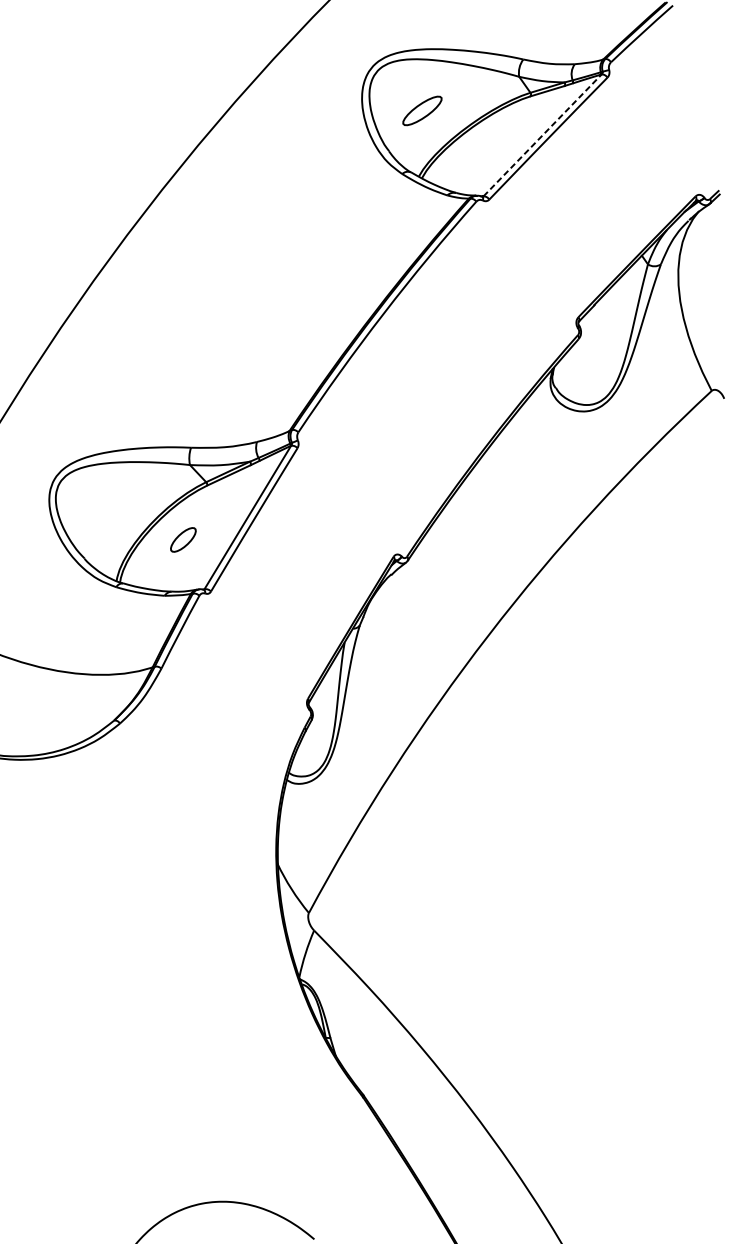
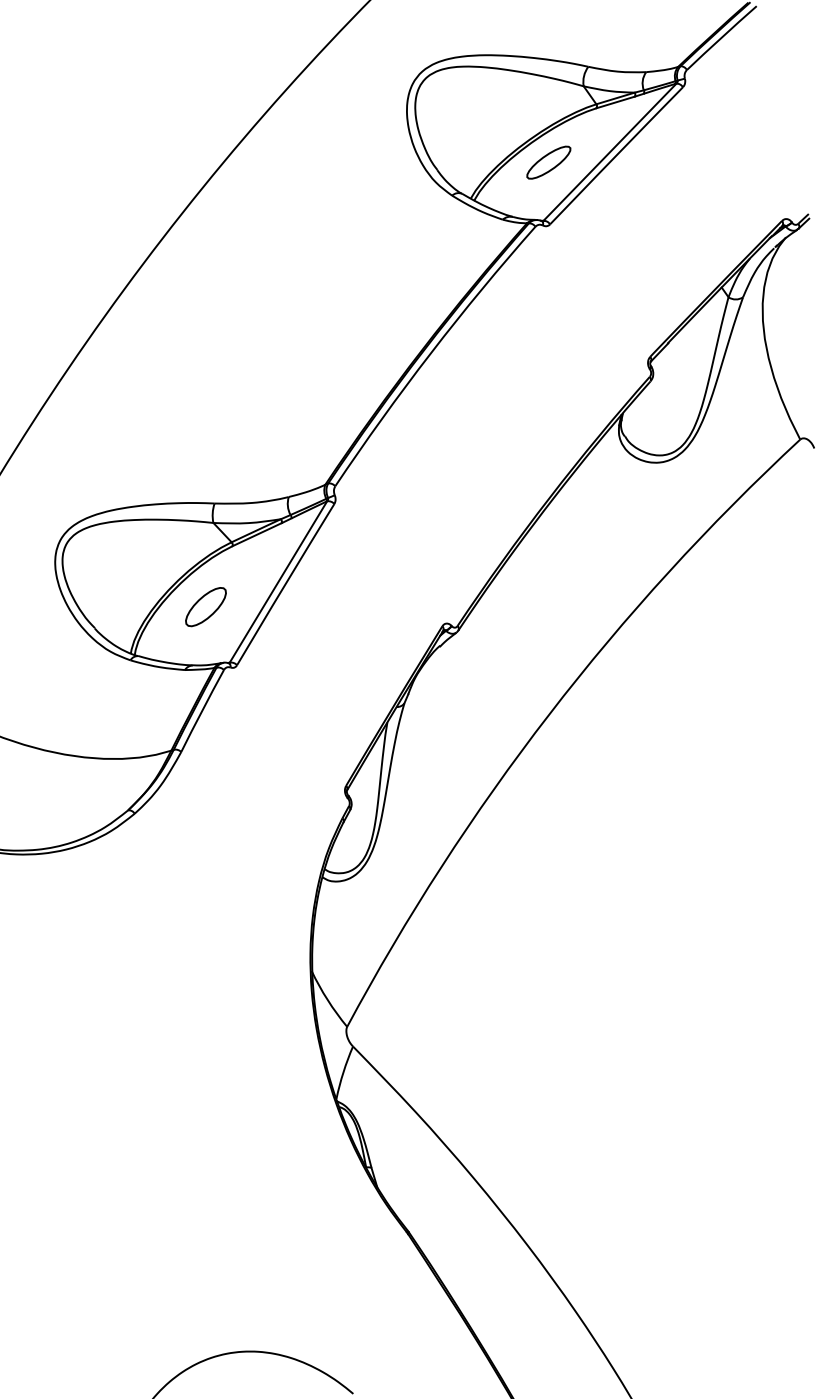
part: (422, 110) -> (548, 162), moved
line: (543, 135) -> (610, 152), dashed -> solid
part: (182, 540) -> (205, 607), size x1.43

